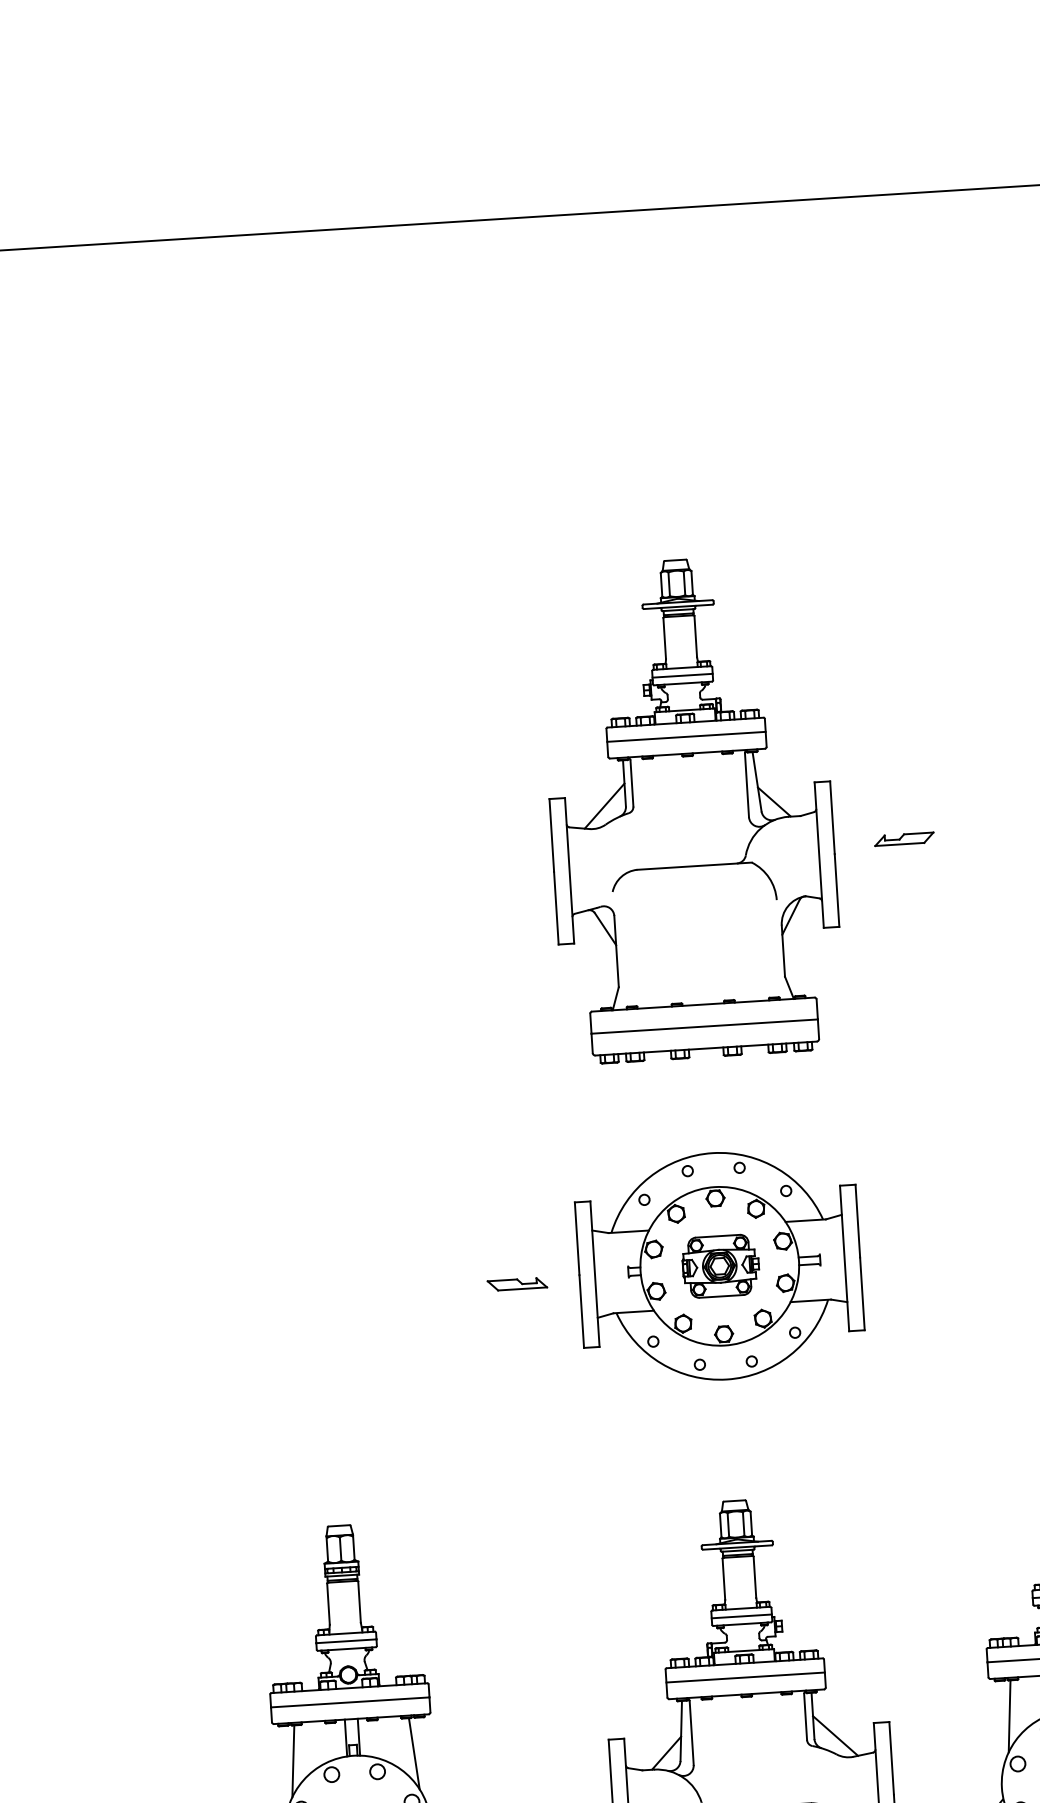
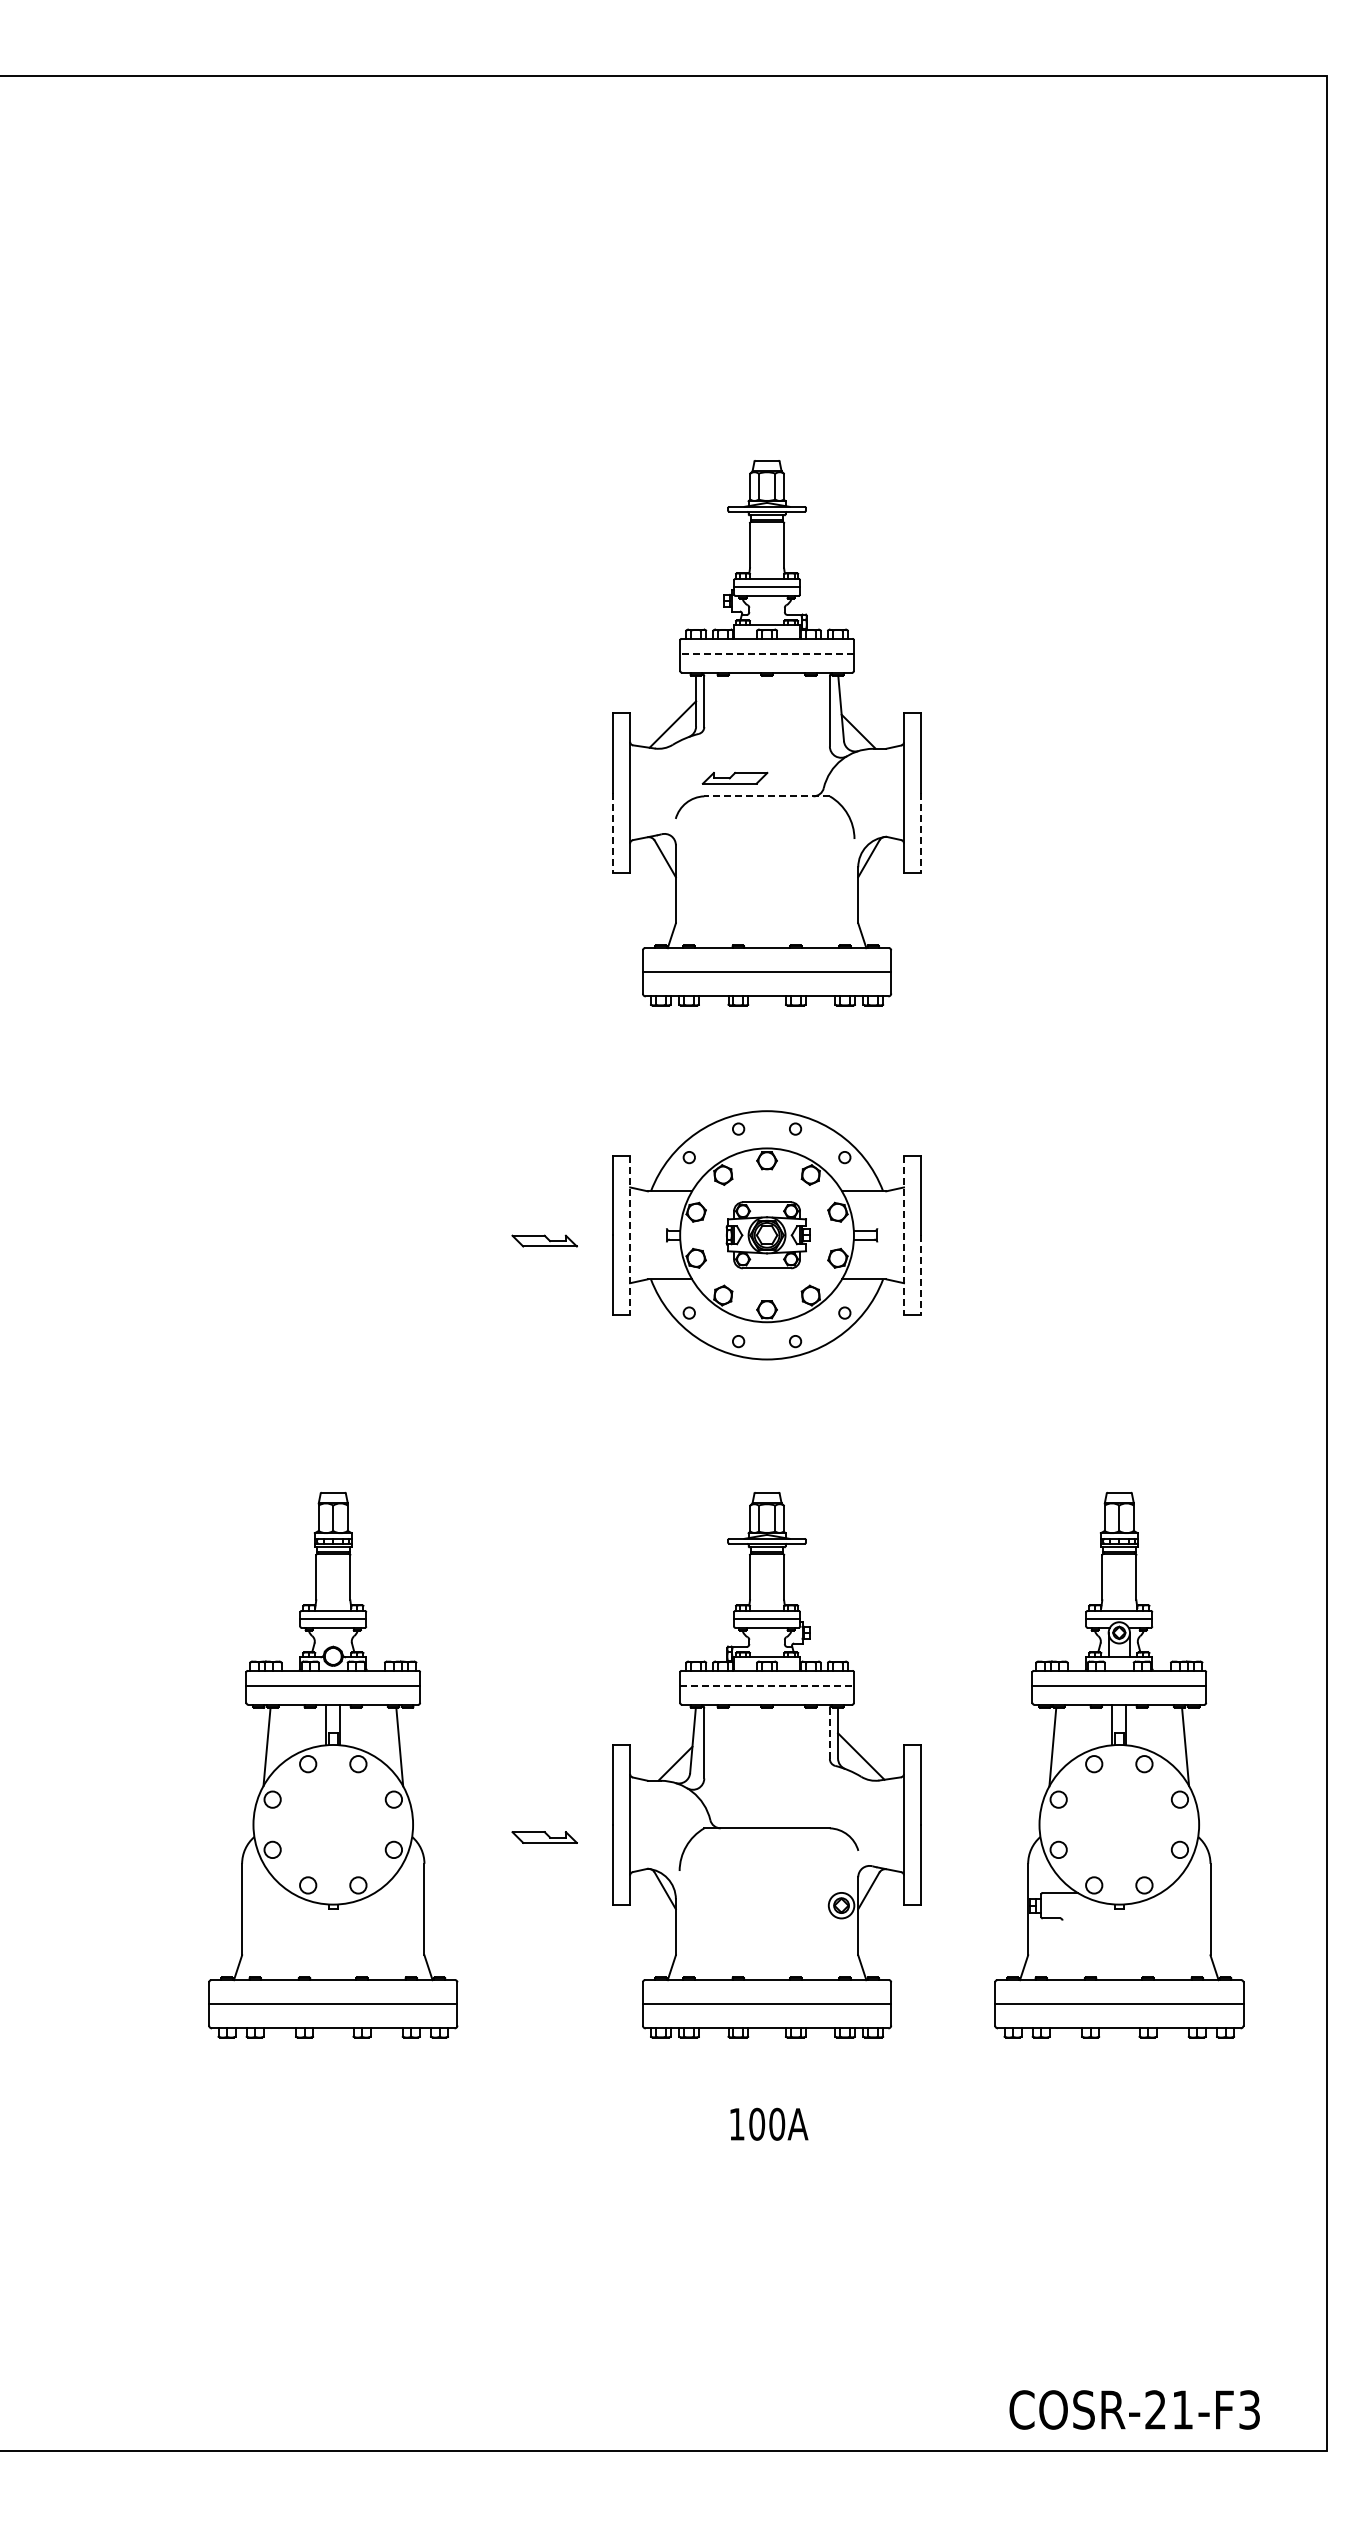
line: (686, 736) -> (767, 654), solid -> dashed
part: (903, 838) -> (734, 777), moved
line: (695, 866) -> (767, 796), solid -> dashed
line: (837, 890) -> (921, 832), solid -> dashed
line: (556, 907) -> (613, 832), solid -> dashed
line: (845, 1258) -> (904, 1235), solid -> dashed
line: (595, 1274) -> (630, 1235), solid -> dashed
line: (862, 1294) -> (921, 1275), solid -> dashed
line: (746, 1677) -> (767, 1686), solid -> dashed
line: (805, 1717) -> (829, 1734), solid -> dashed

